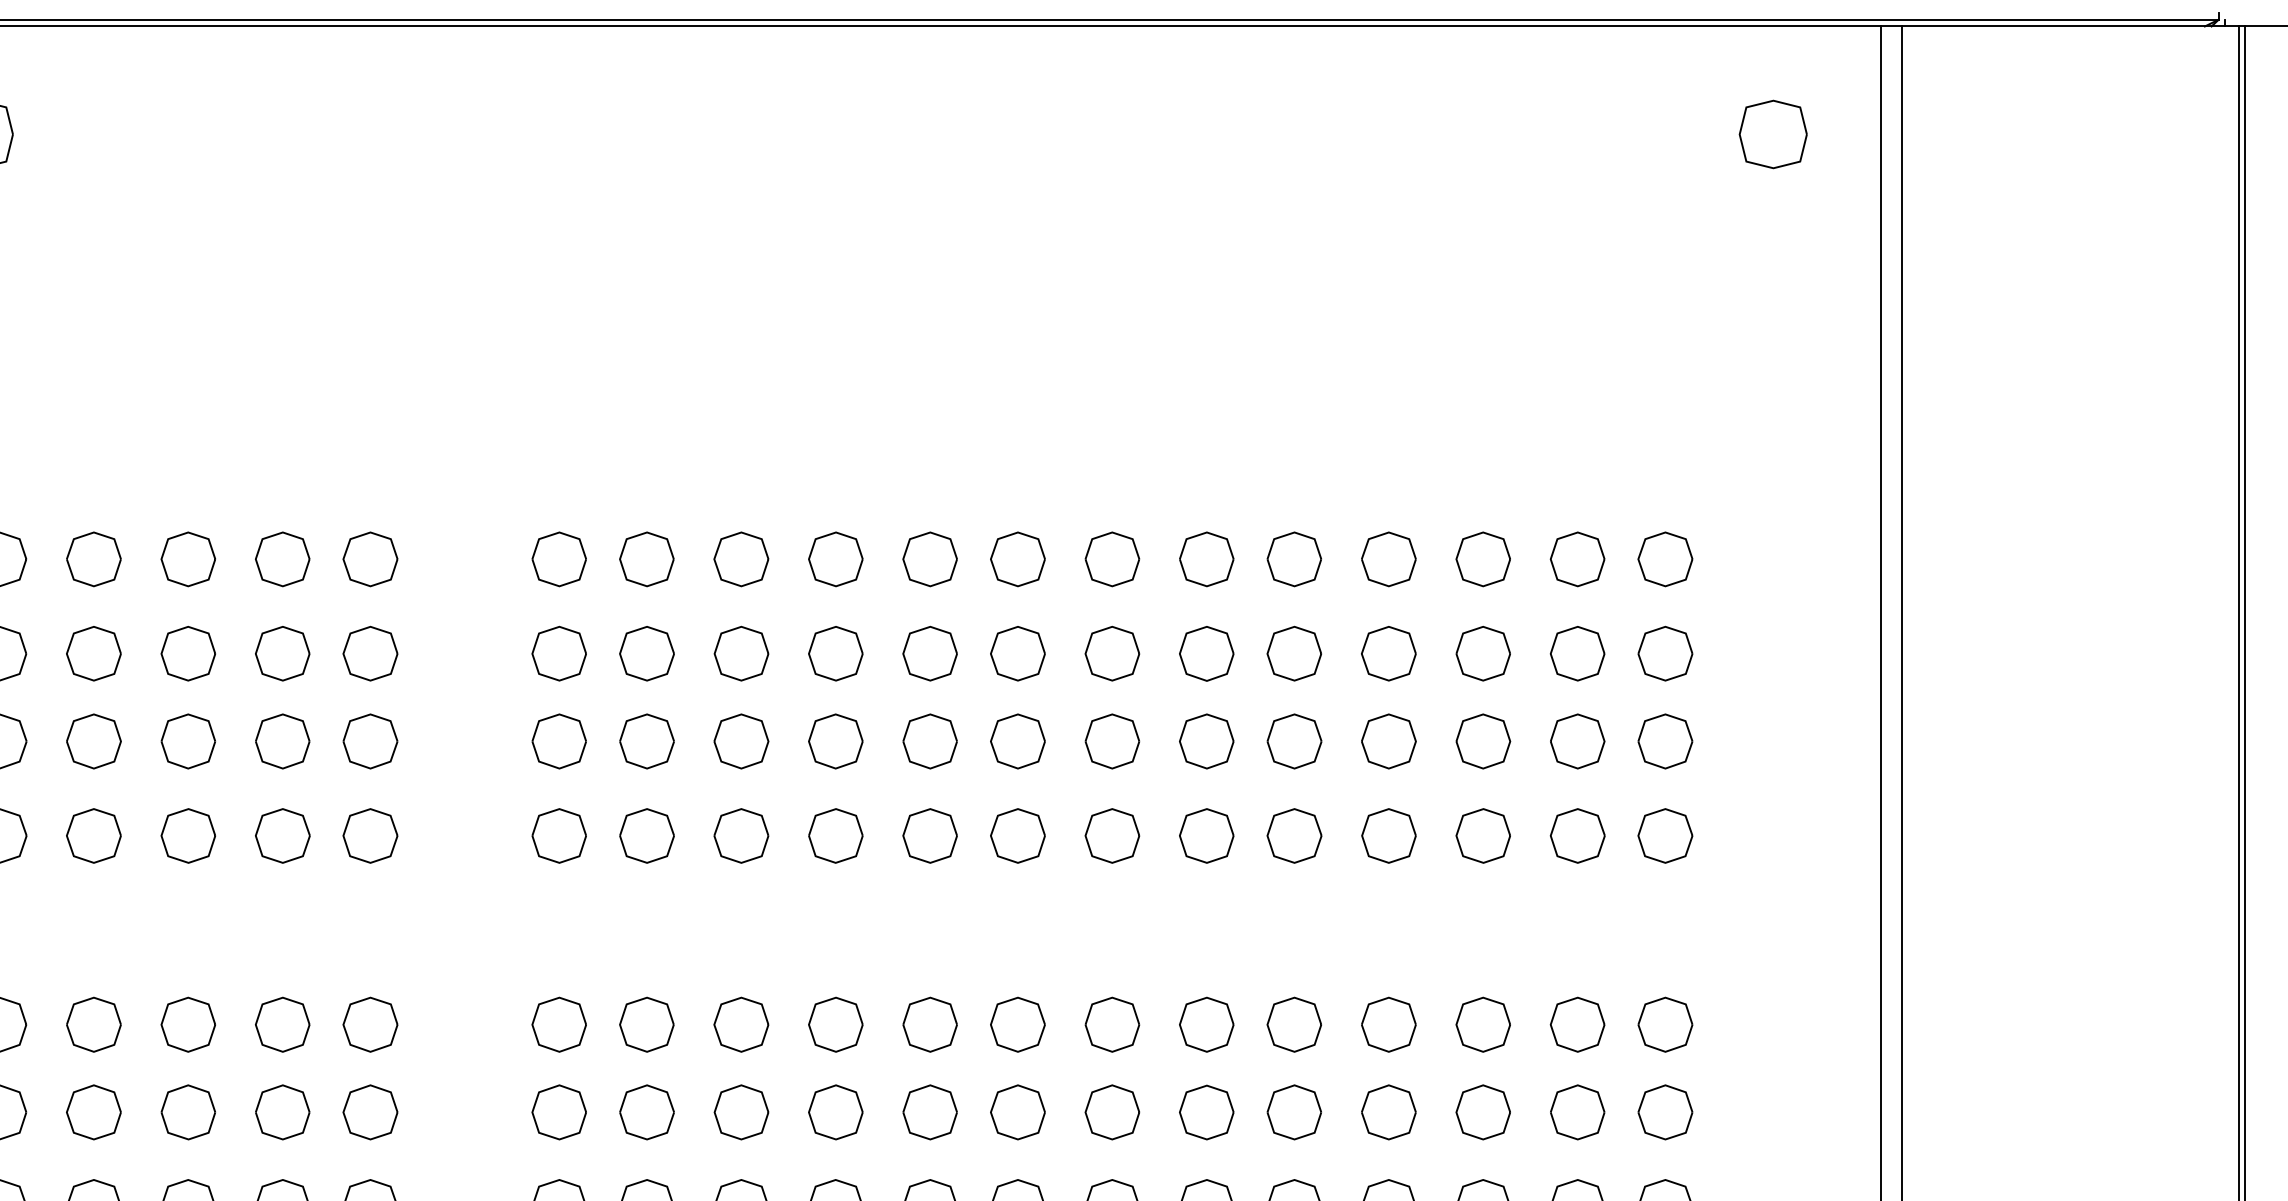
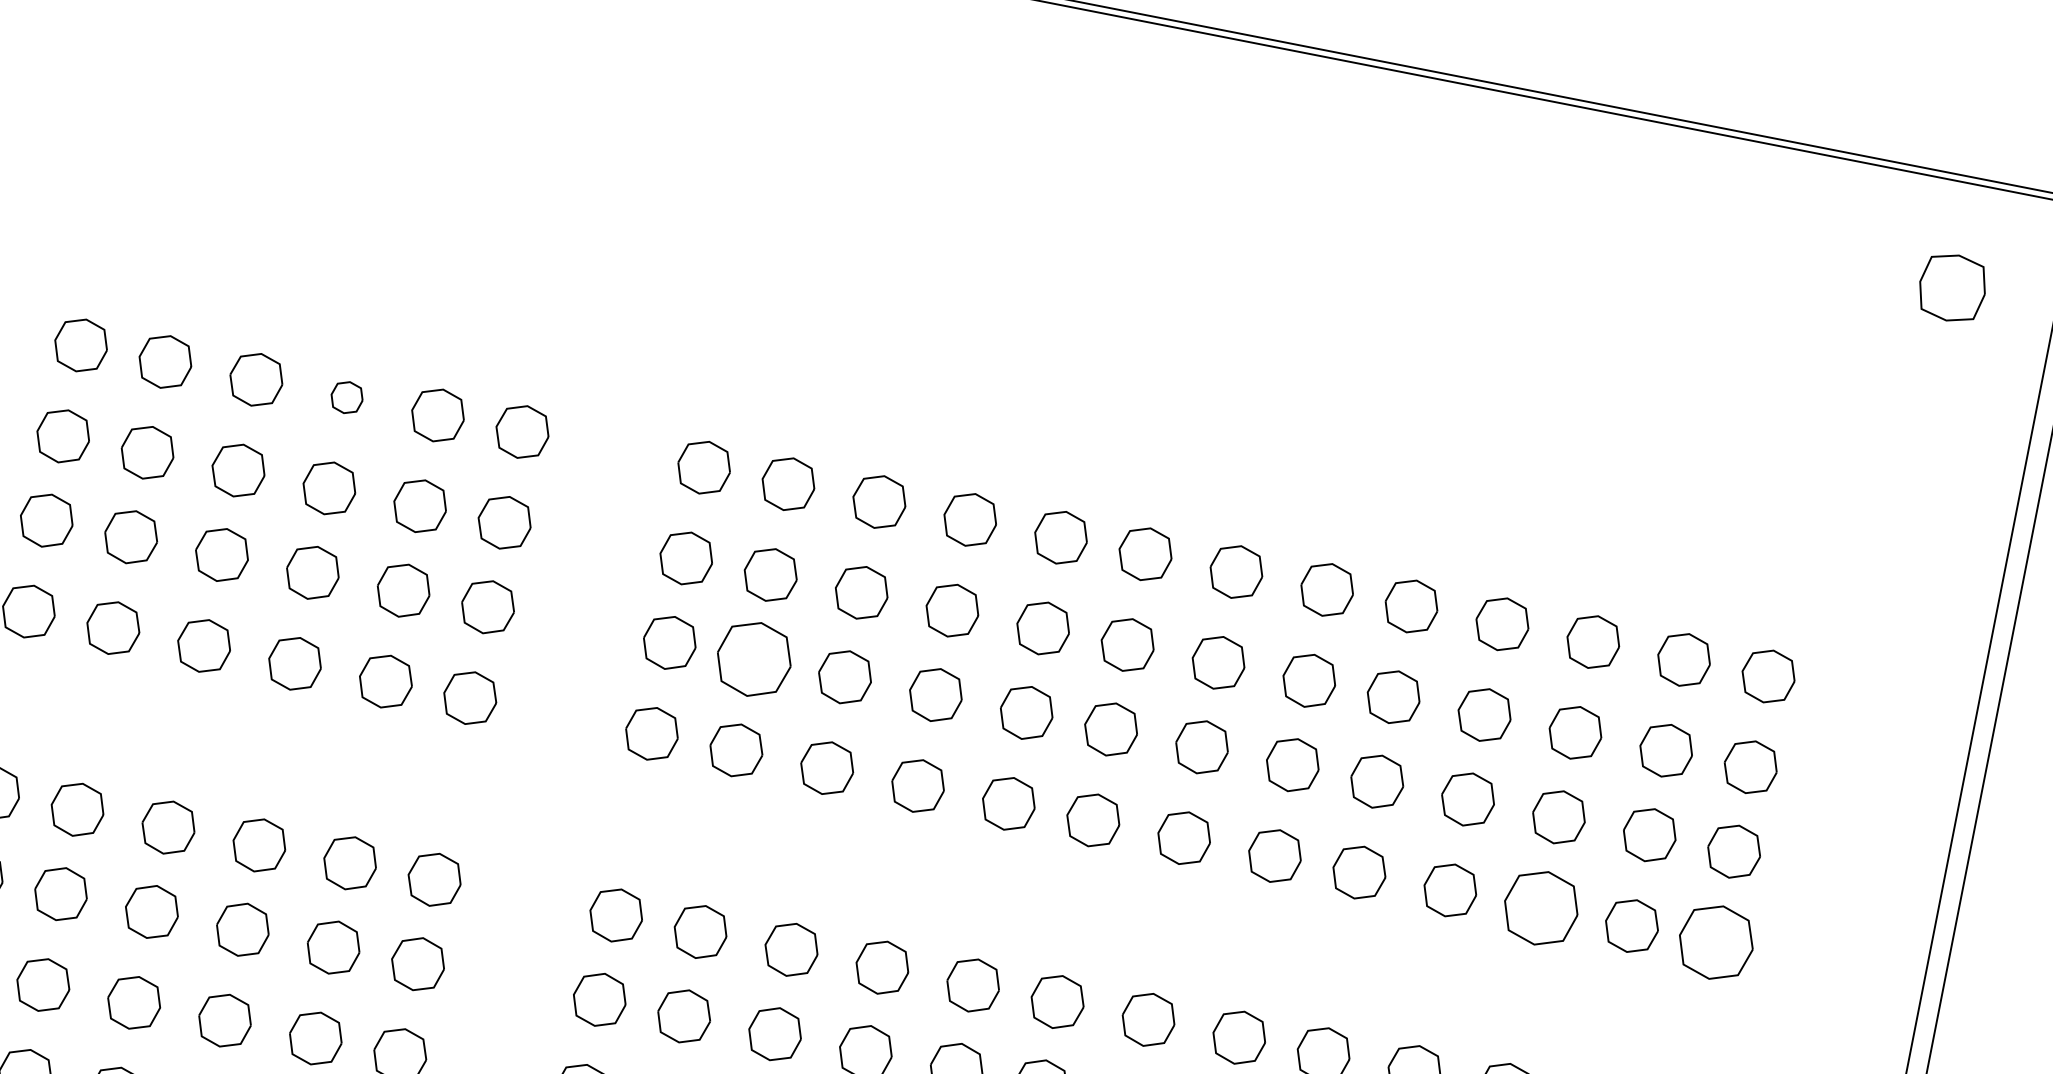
part: (187, 559) -> (346, 397), size x0.6
part: (646, 741) -> (753, 659), size x1.4
part: (1482, 835) -> (1540, 907), size x1.4
part: (1665, 835) -> (1716, 942), size x1.4

